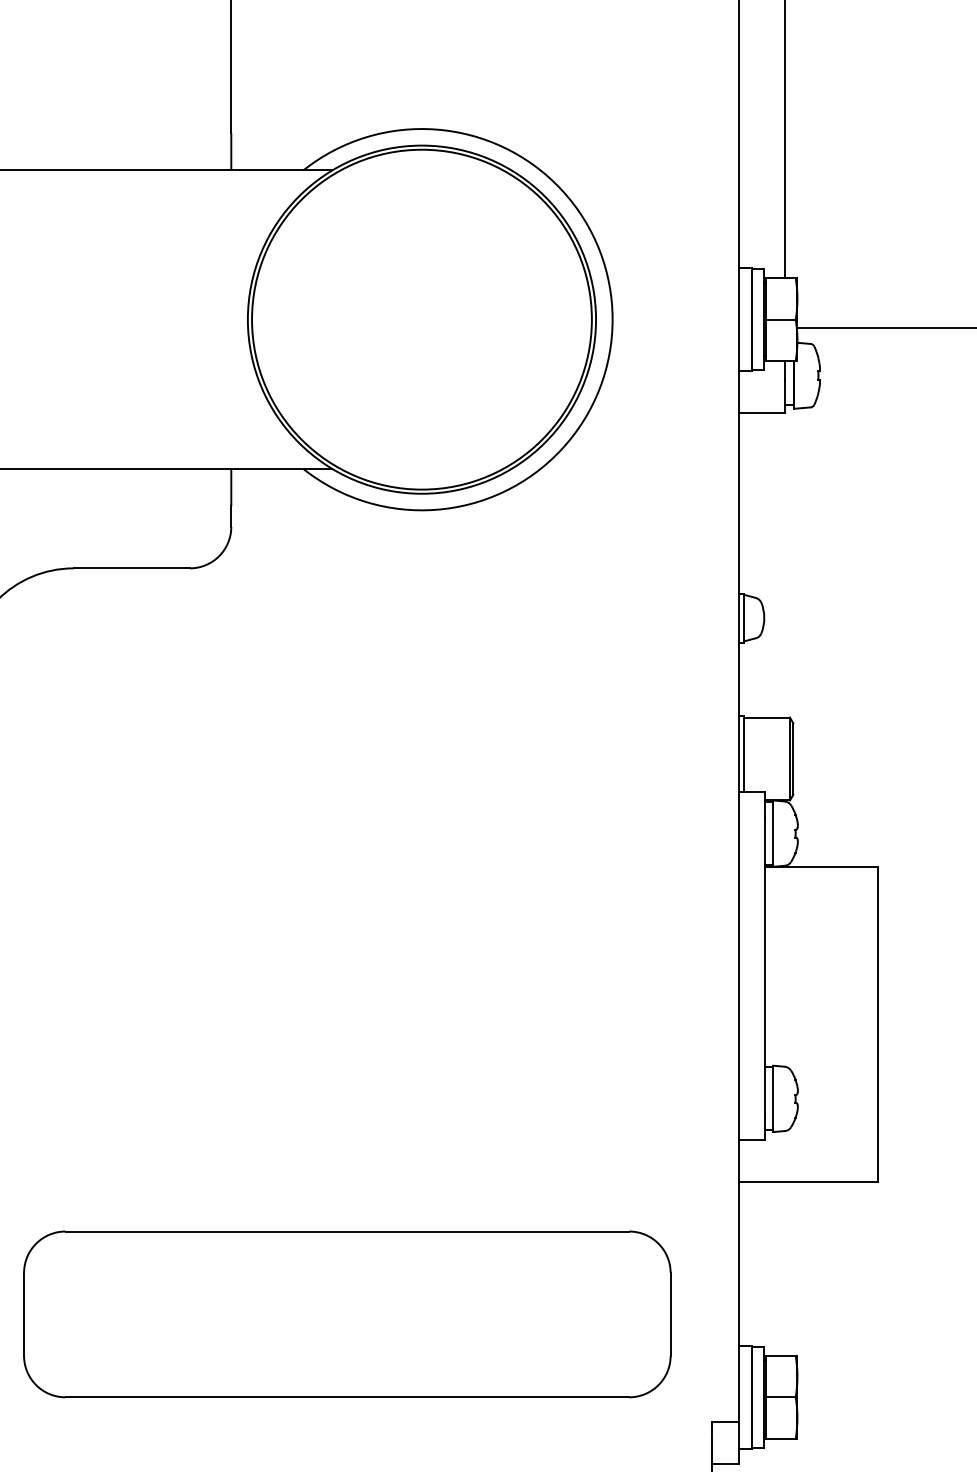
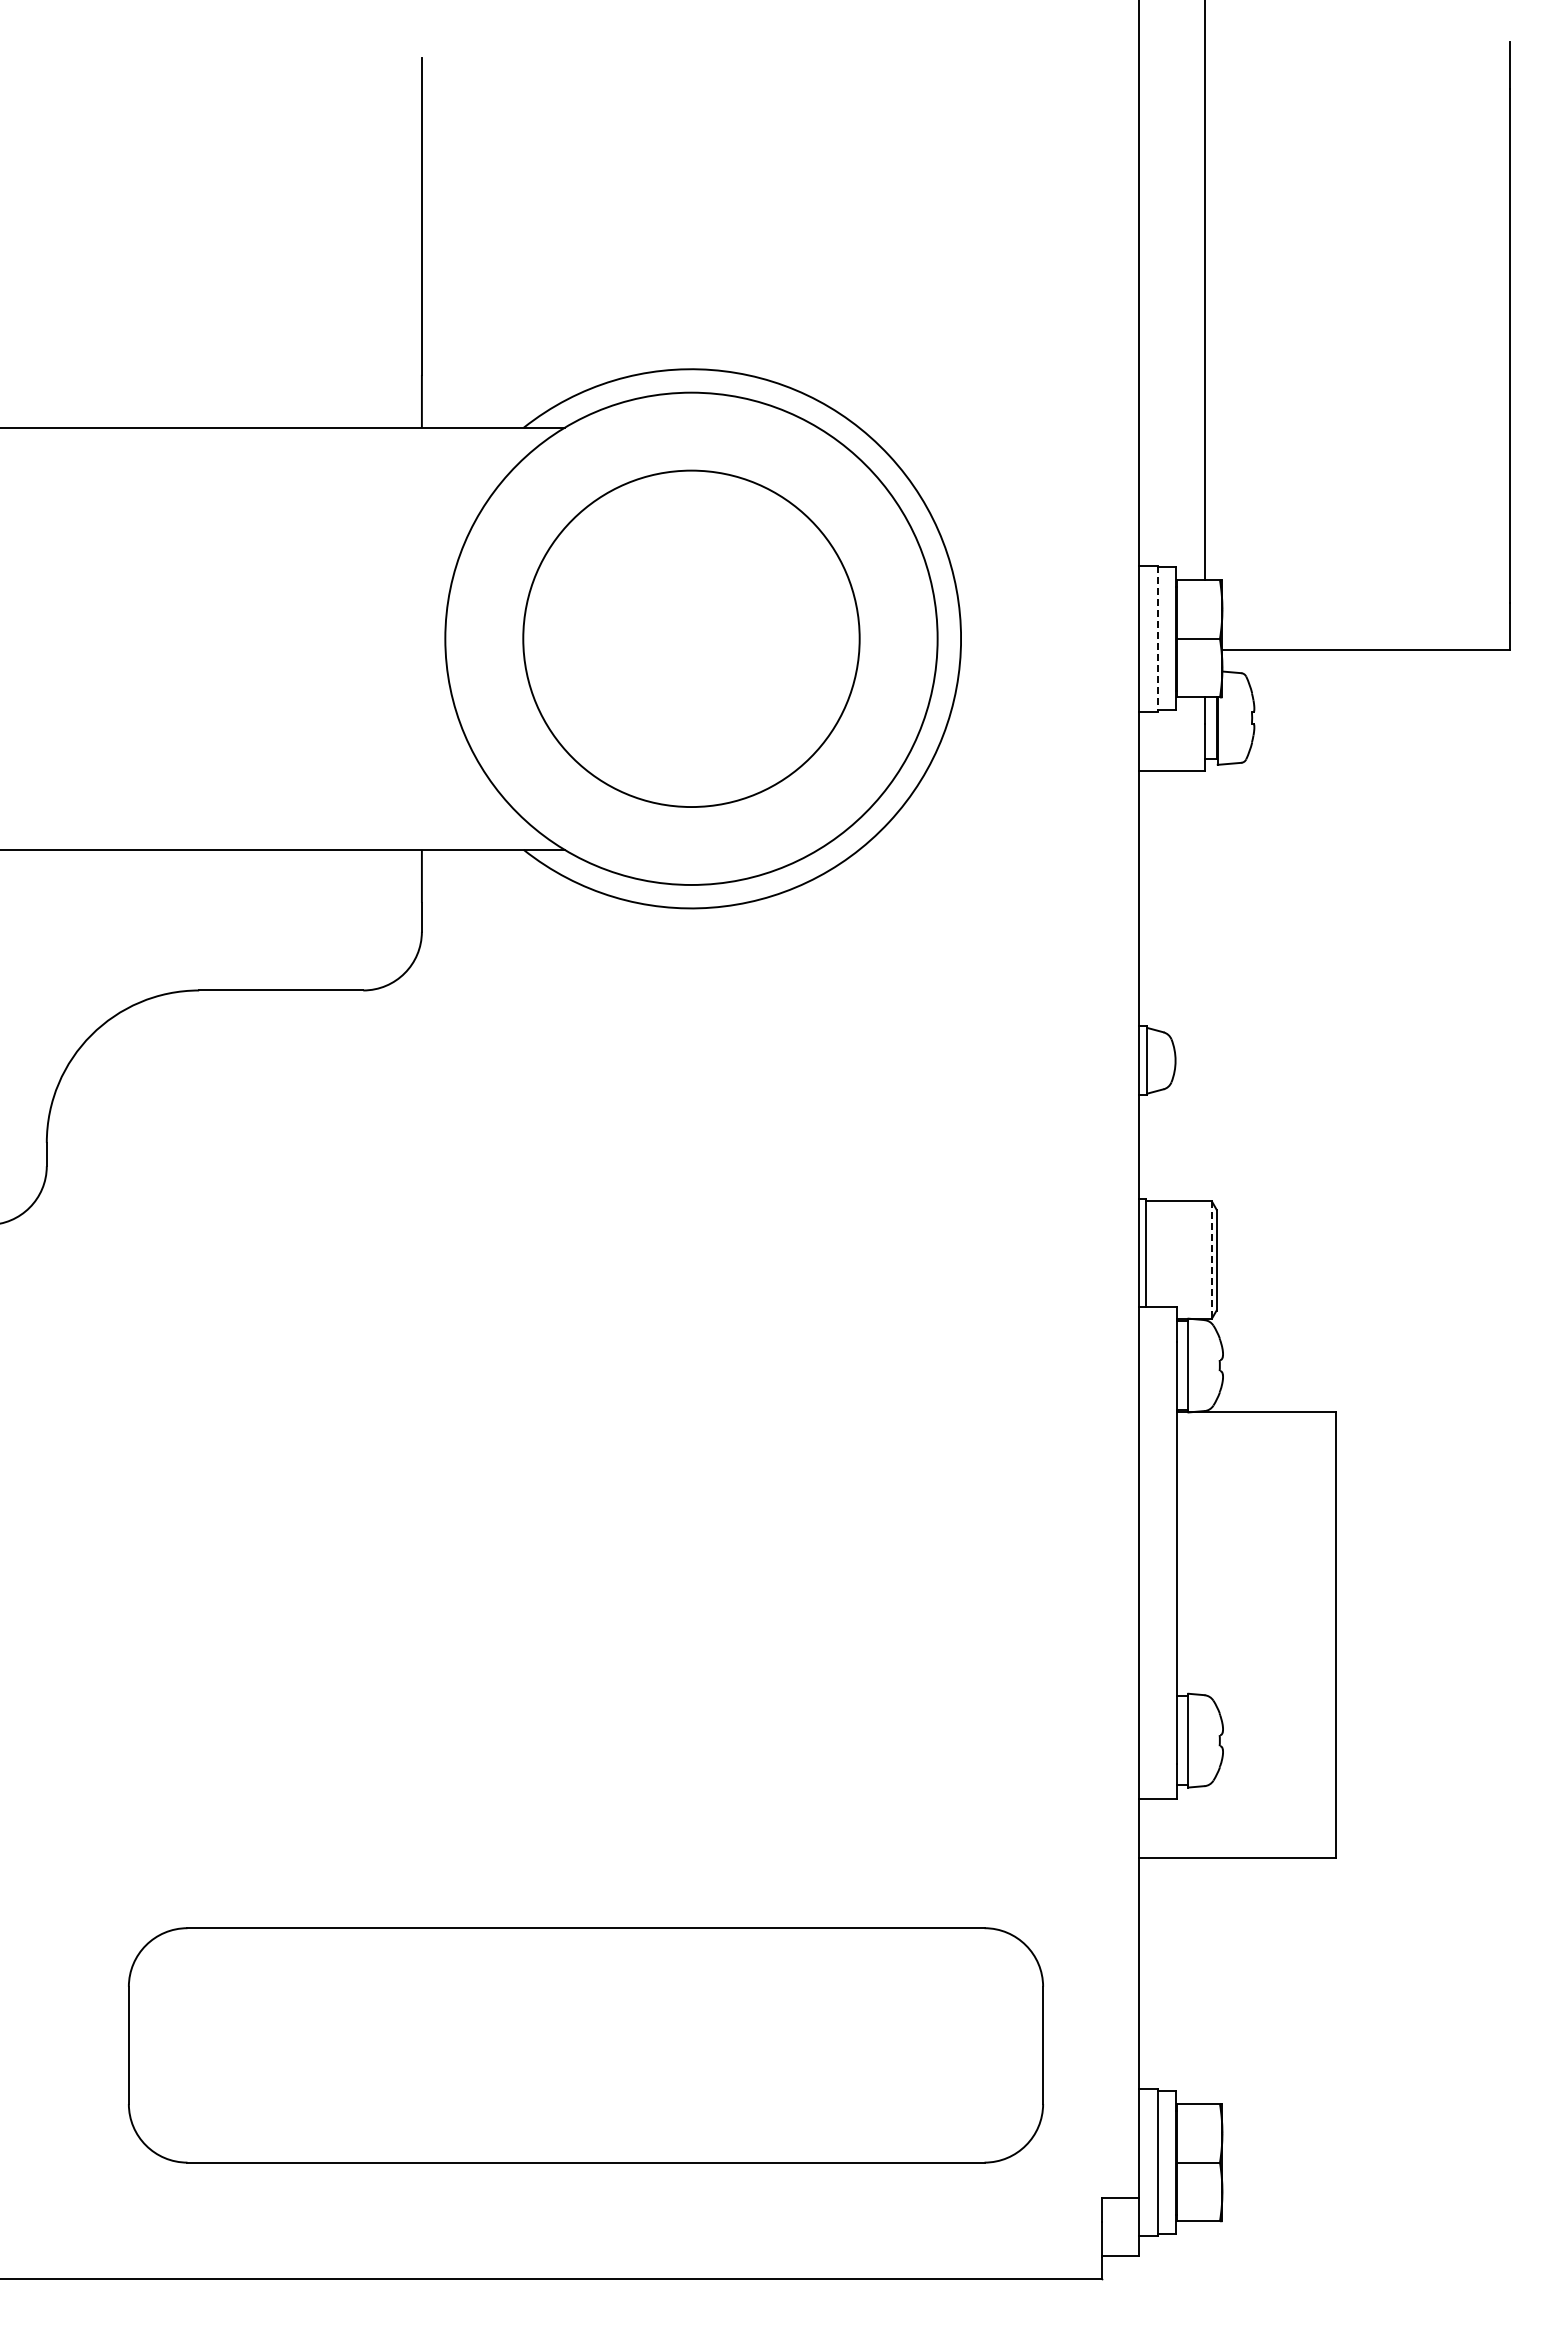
circle: (421, 319) -> (691, 638), size x0.7
line: (752, 320) -> (1158, 639), solid -> dashed
line: (789, 759) -> (1211, 1260), solid -> dashed

